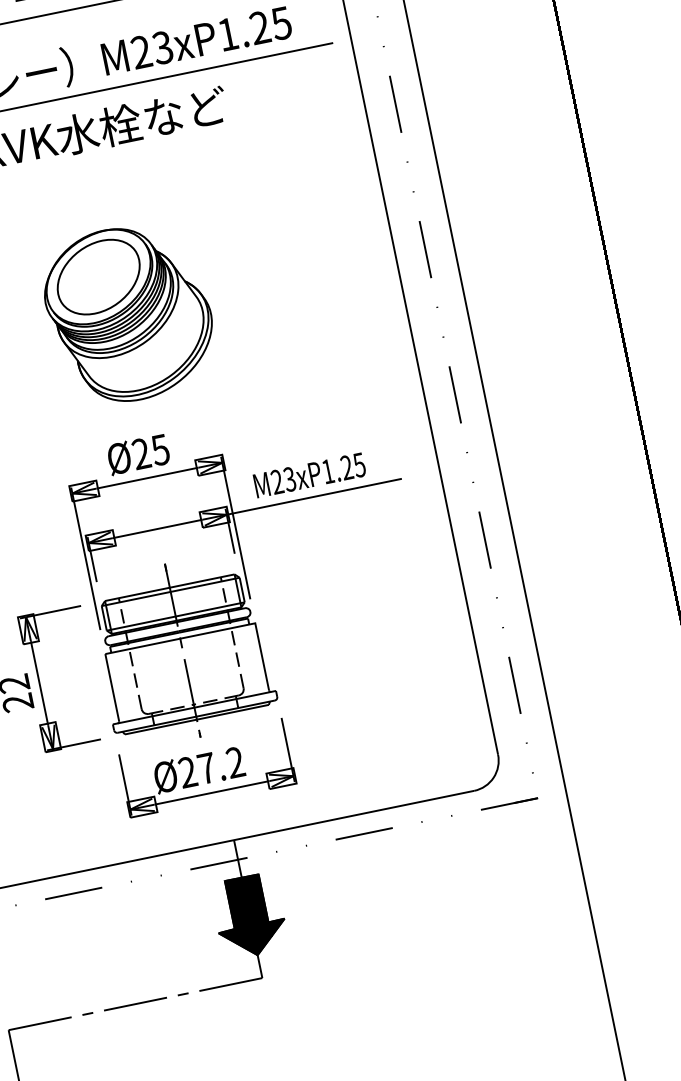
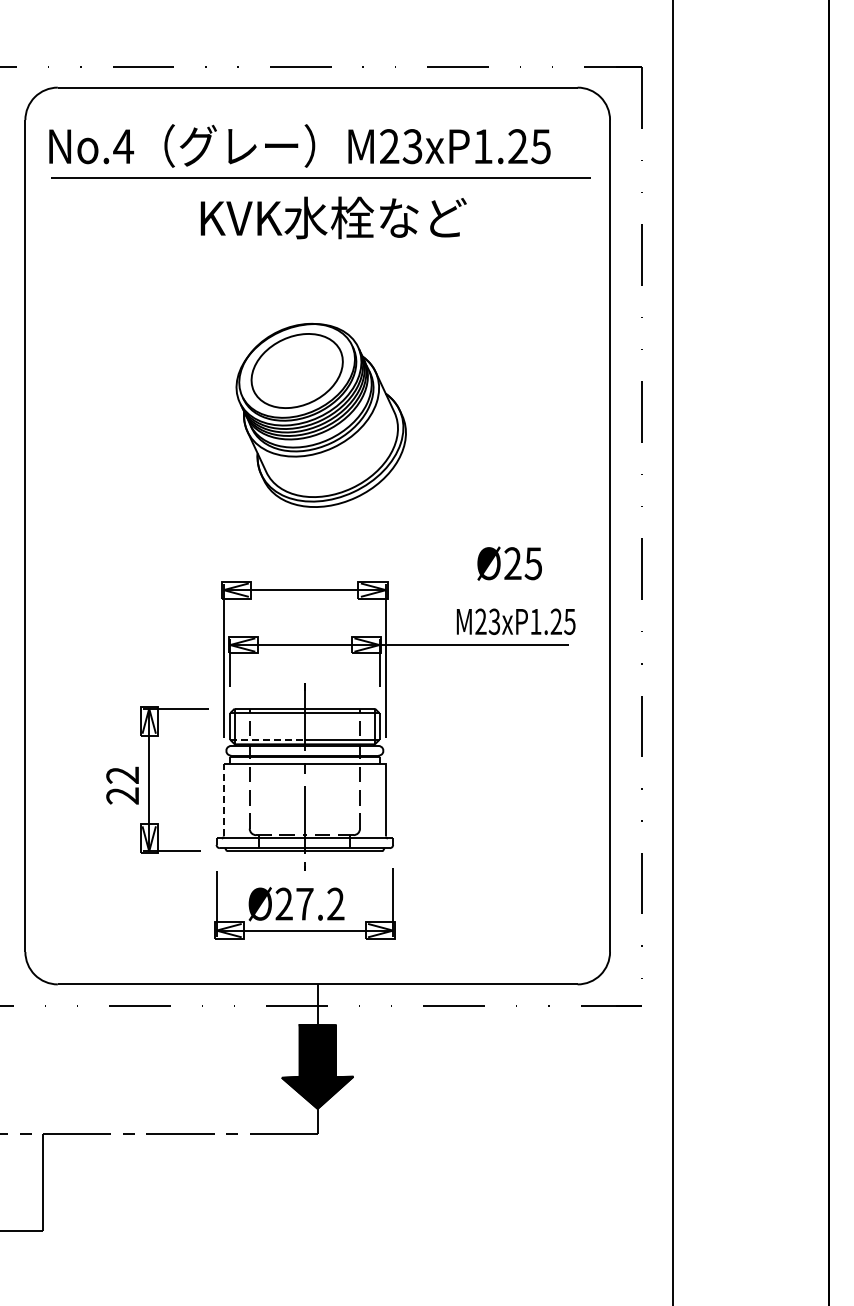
text: (138, 454) -> (509, 563), moved
text: (309, 475) -> (515, 621), moved
line: (142, 623) -> (268, 739), solid -> dashed
line: (111, 687) -> (223, 799), solid -> dashed

